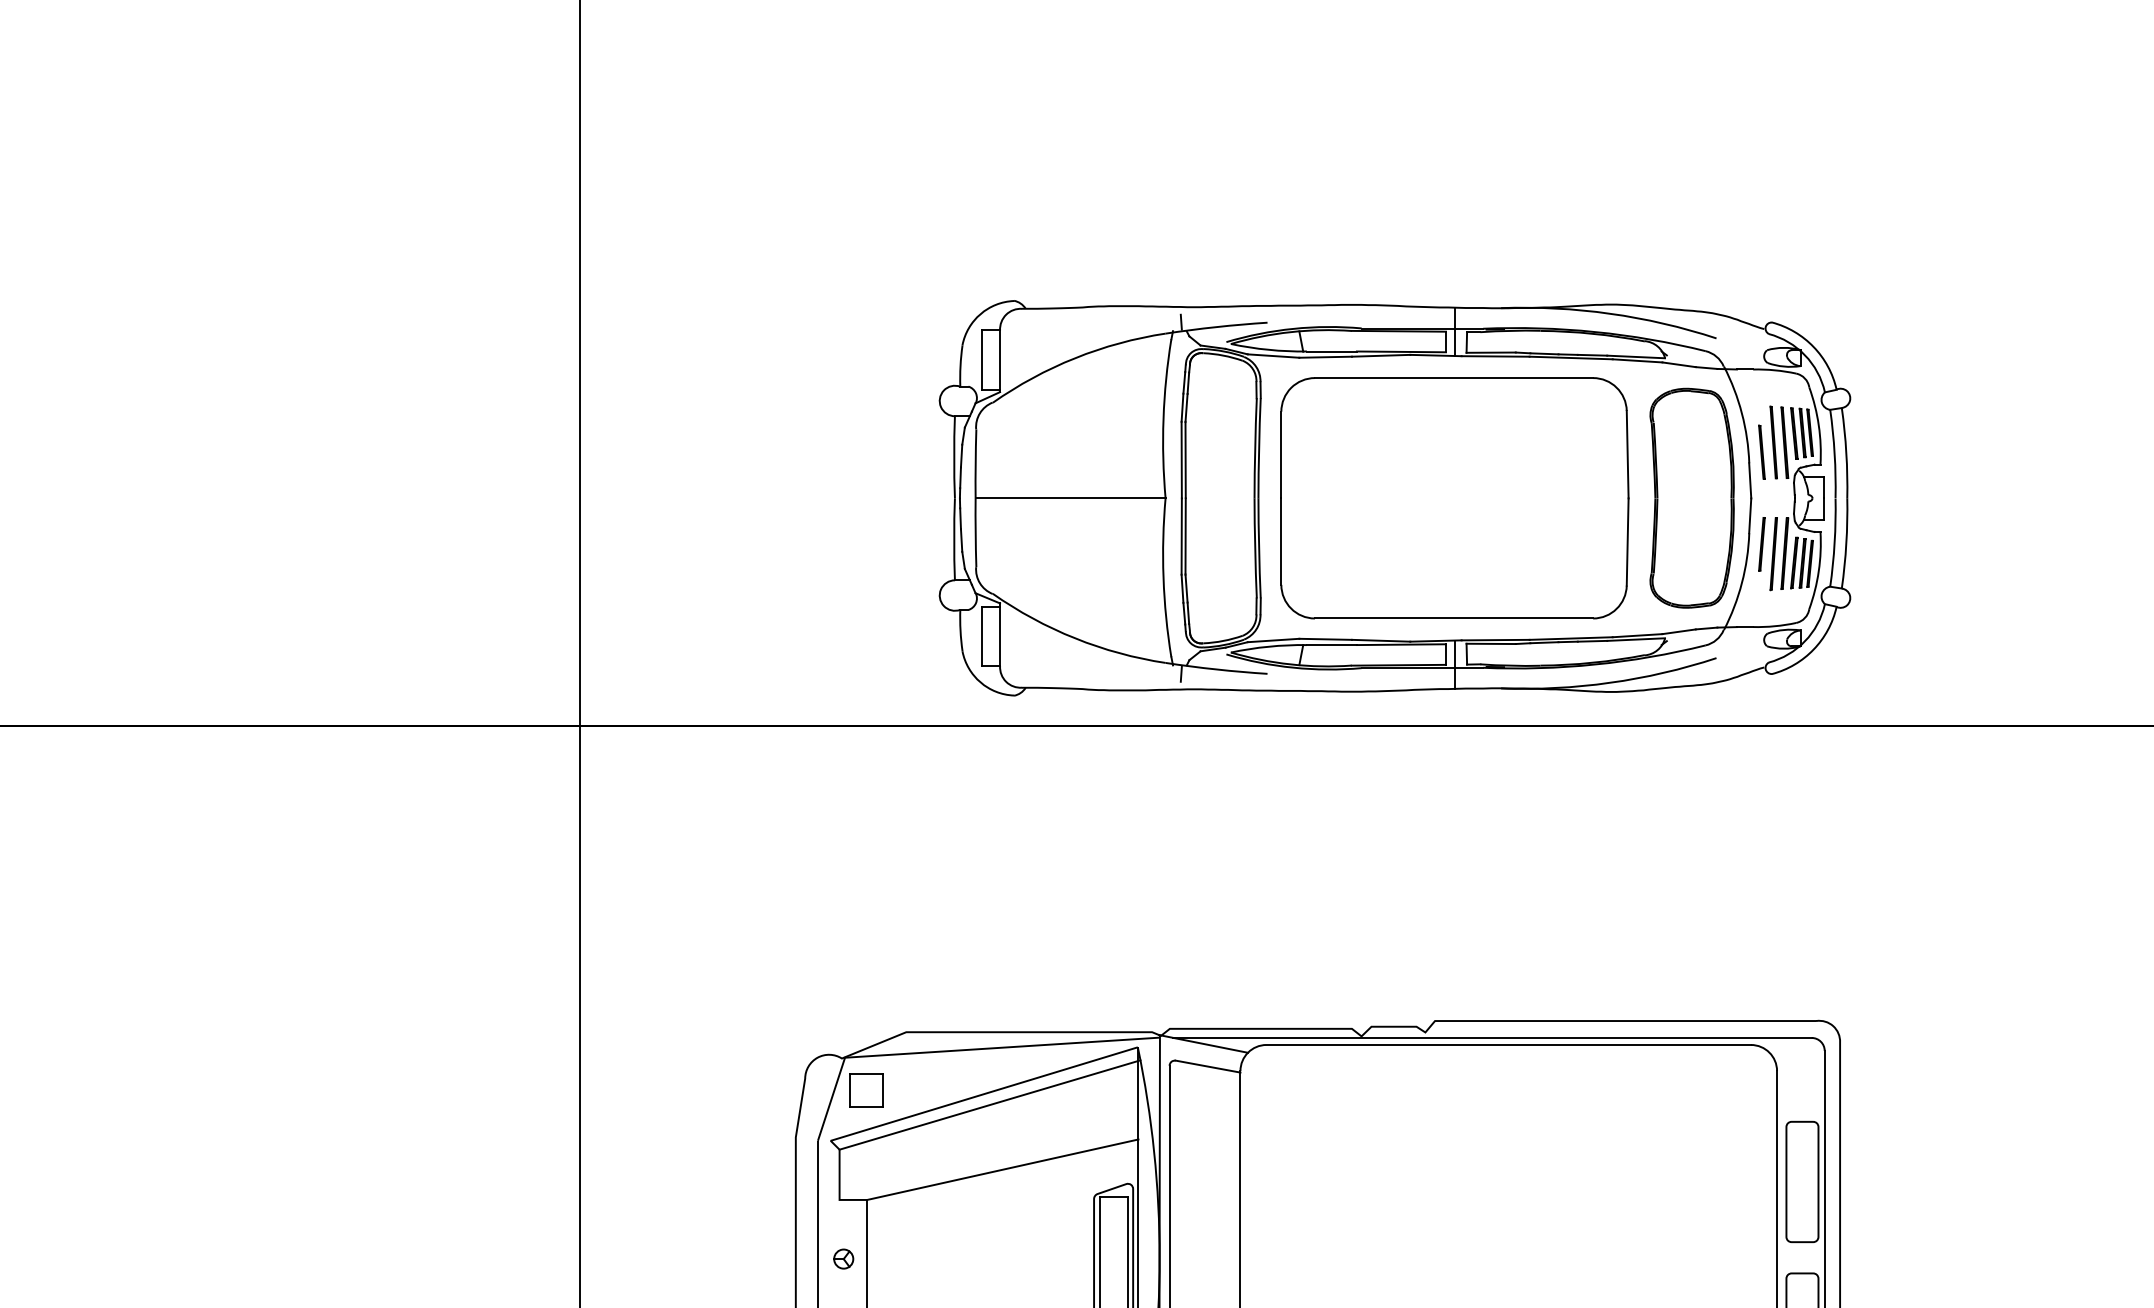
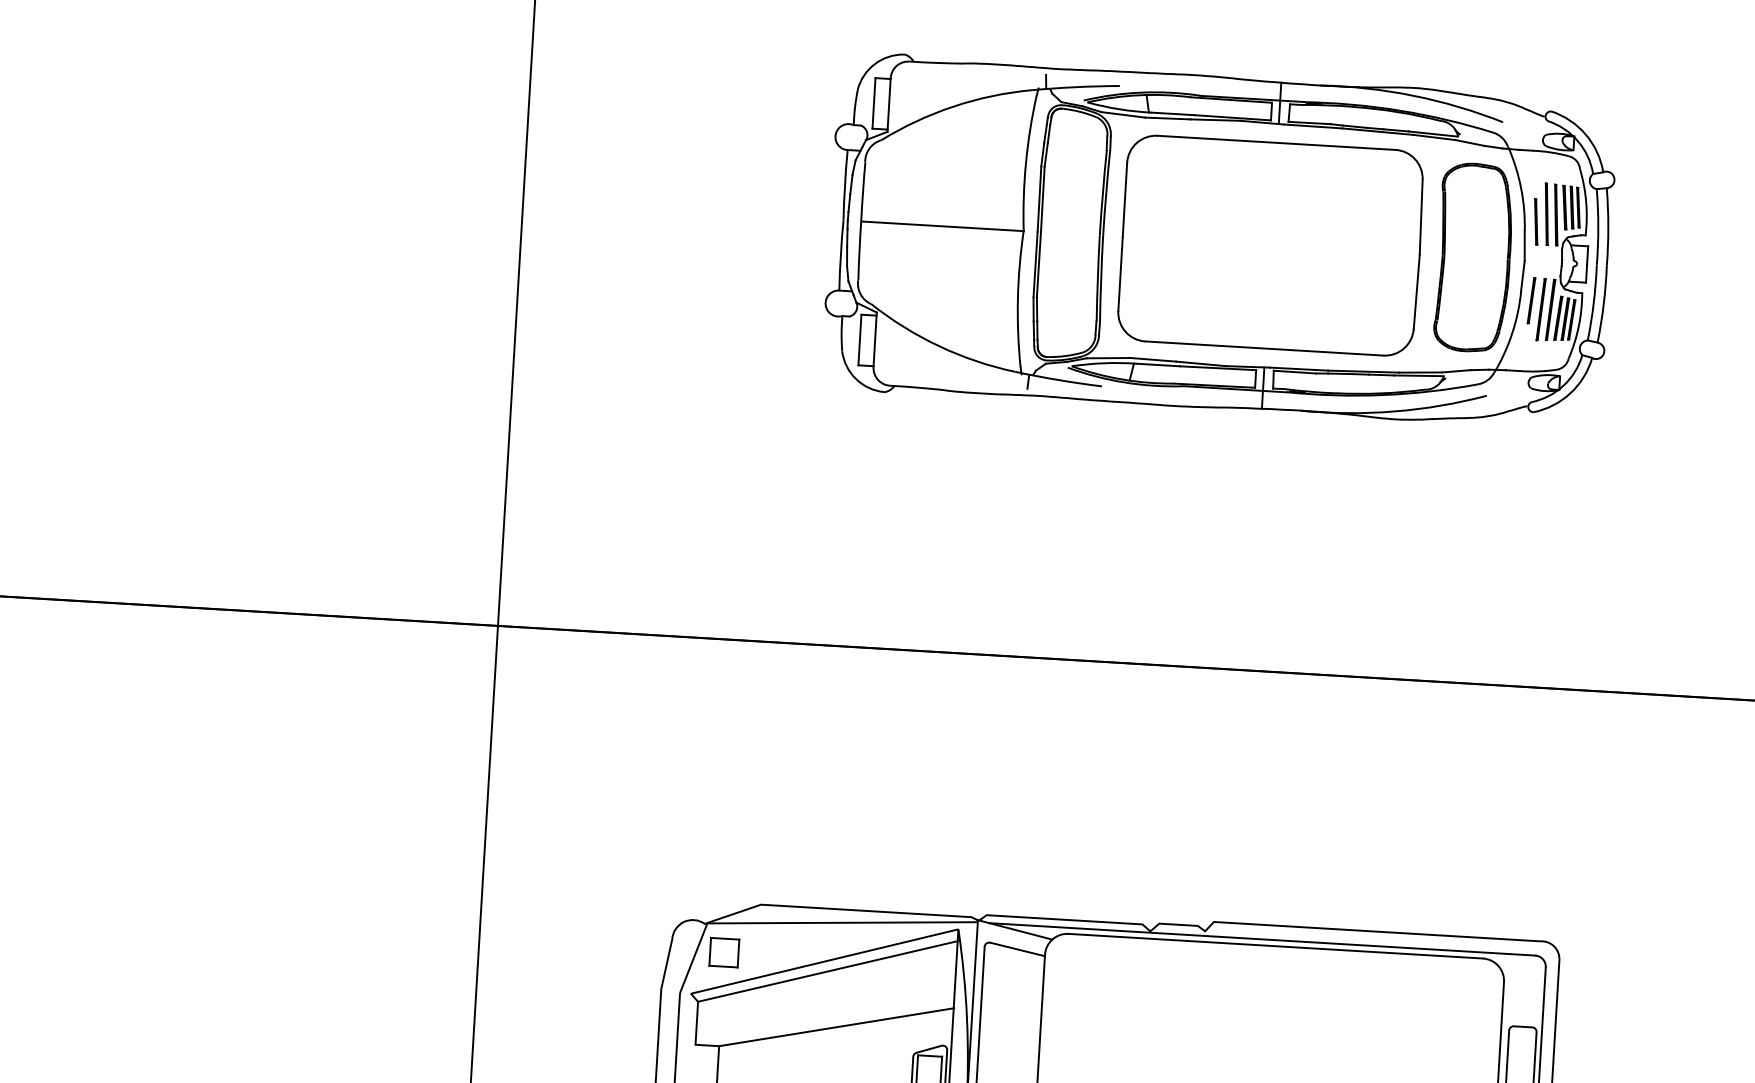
part: (1394, 498) -> (1219, 242), moved

